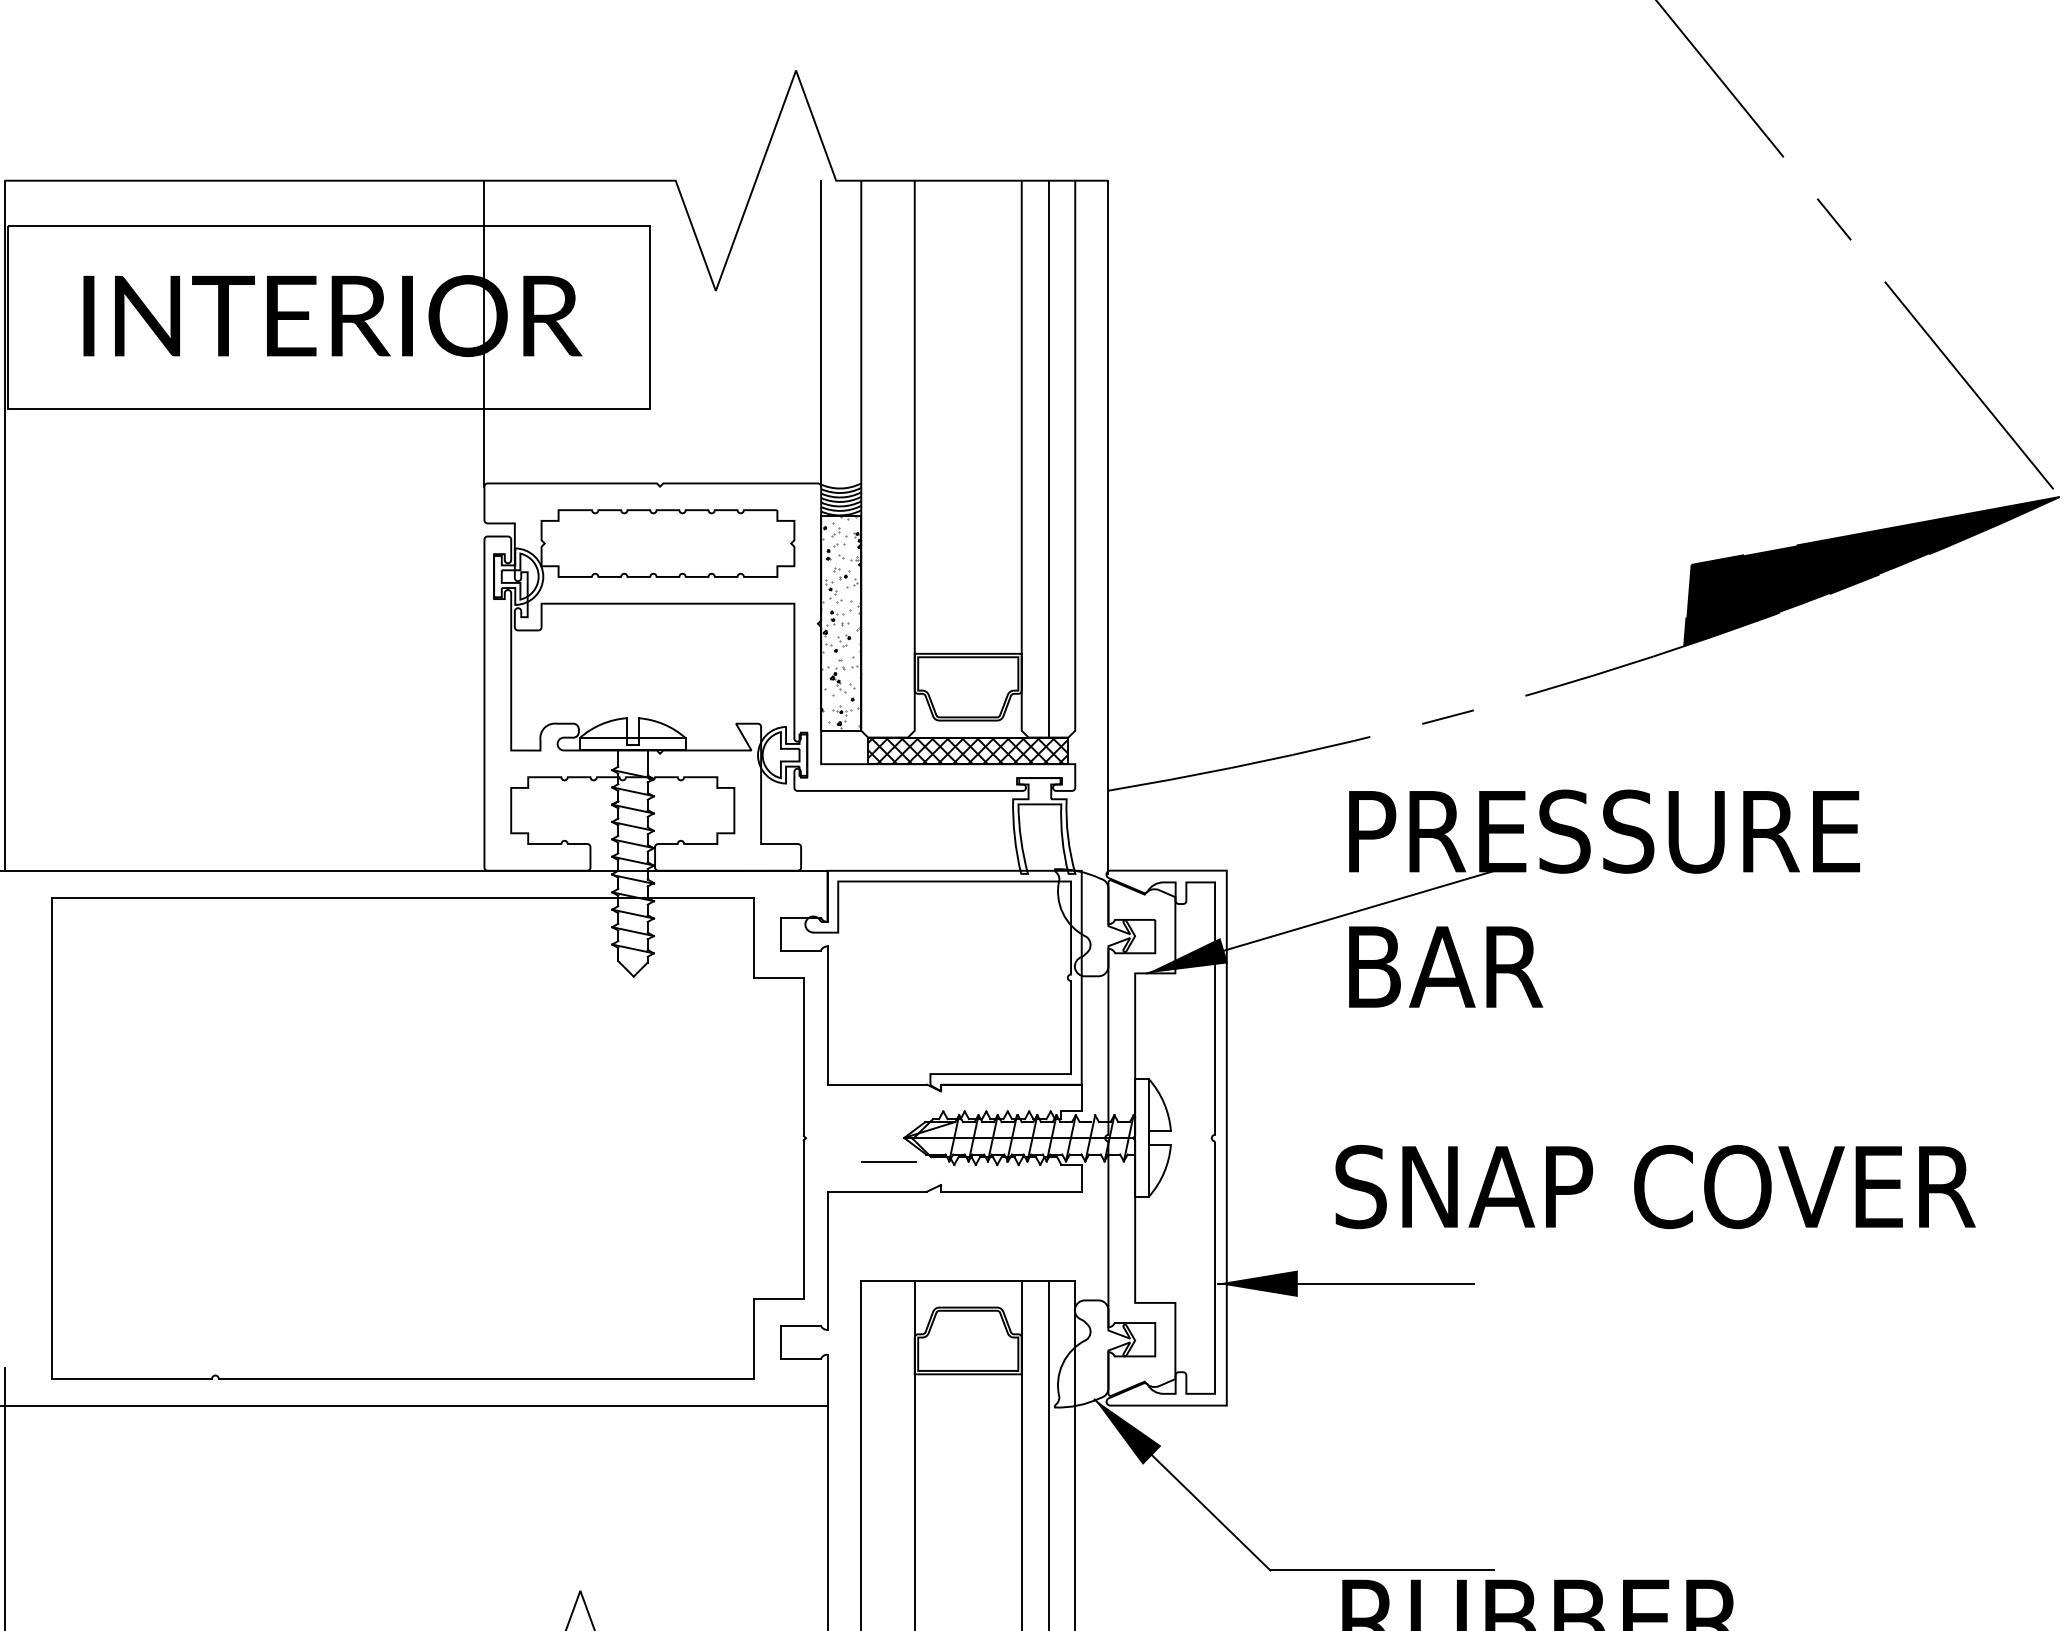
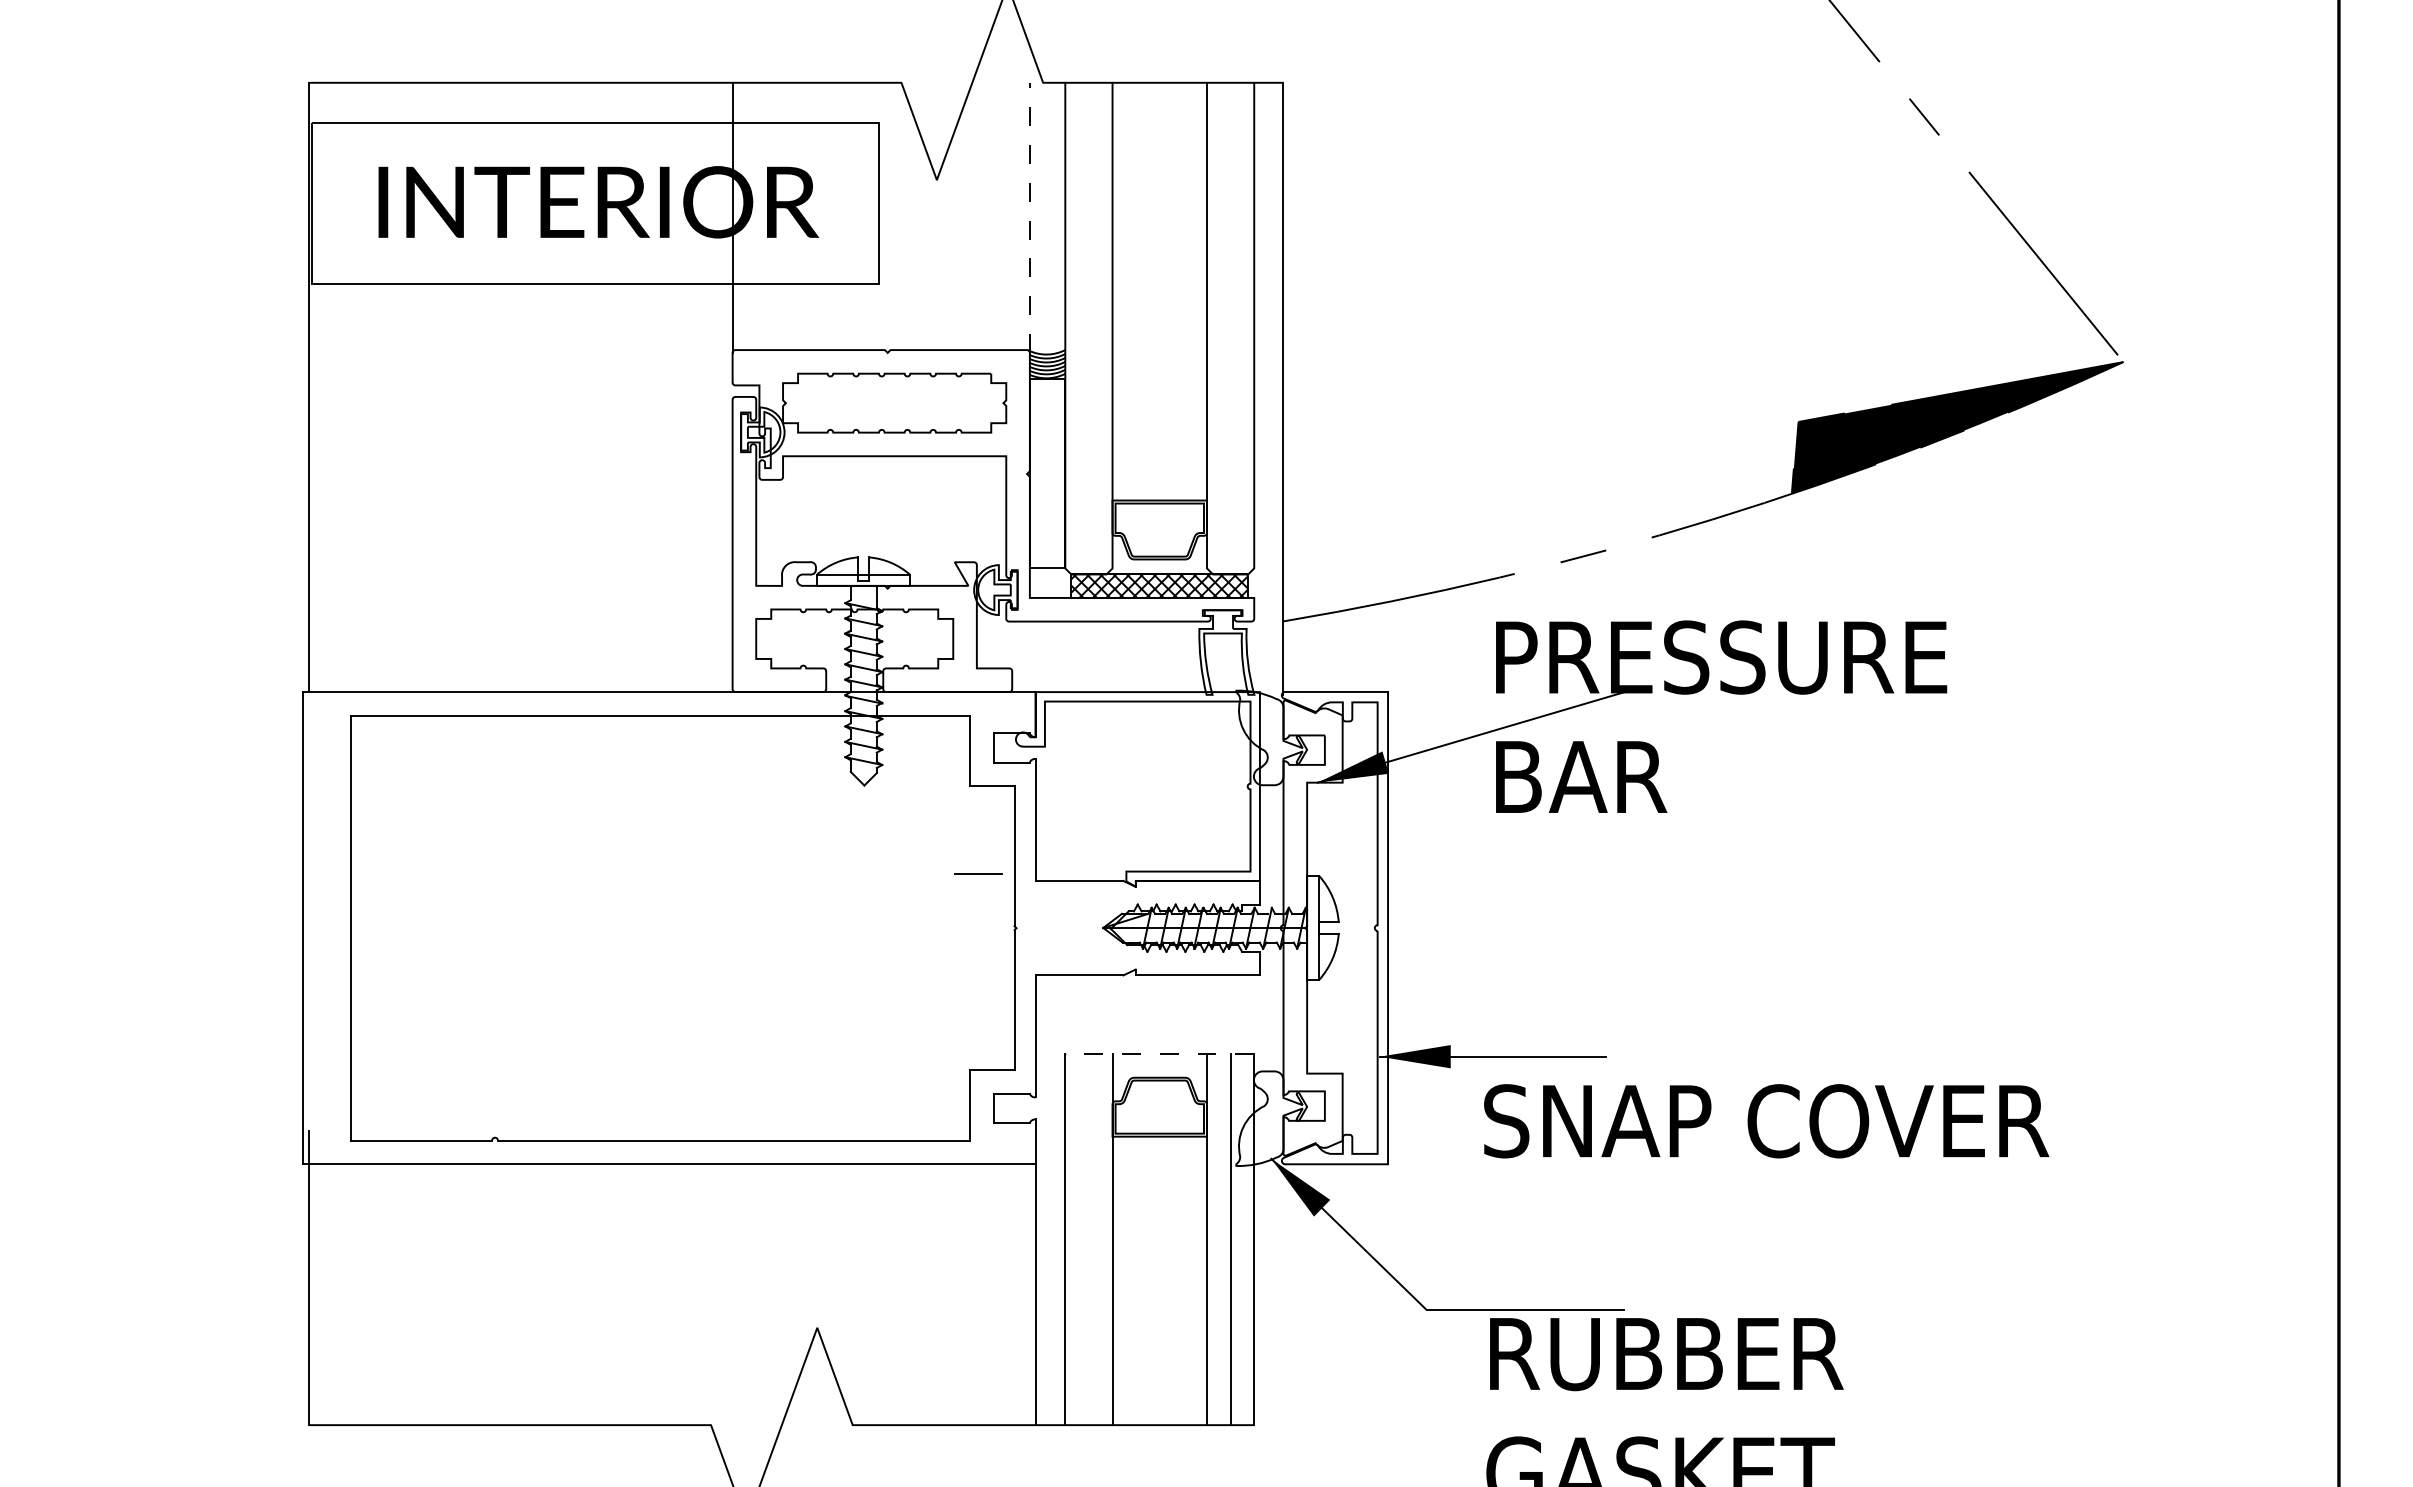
line: (820, 333) -> (1029, 217), solid -> dashed
line: (1048, 458) -> (1230, 328), removed
hatch: (841, 622) -> (1047, 472), removed
line: (888, 1161) -> (978, 873), moved
text: (1655, 1187) -> (1766, 1121), moved
line: (967, 1281) -> (1159, 1054), solid -> dashed

